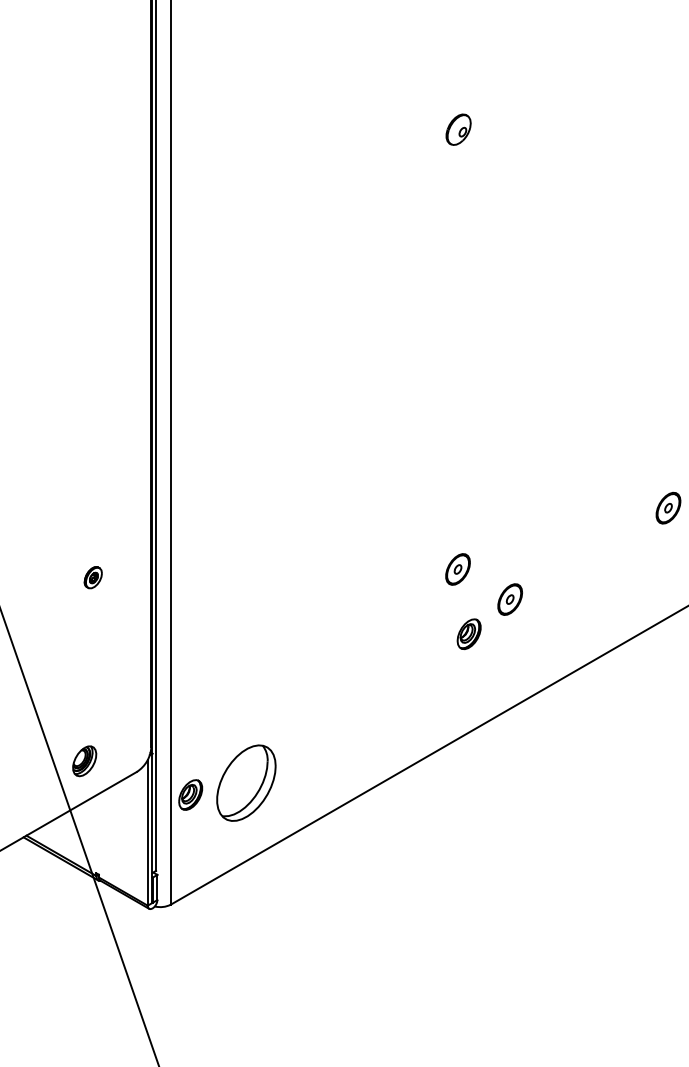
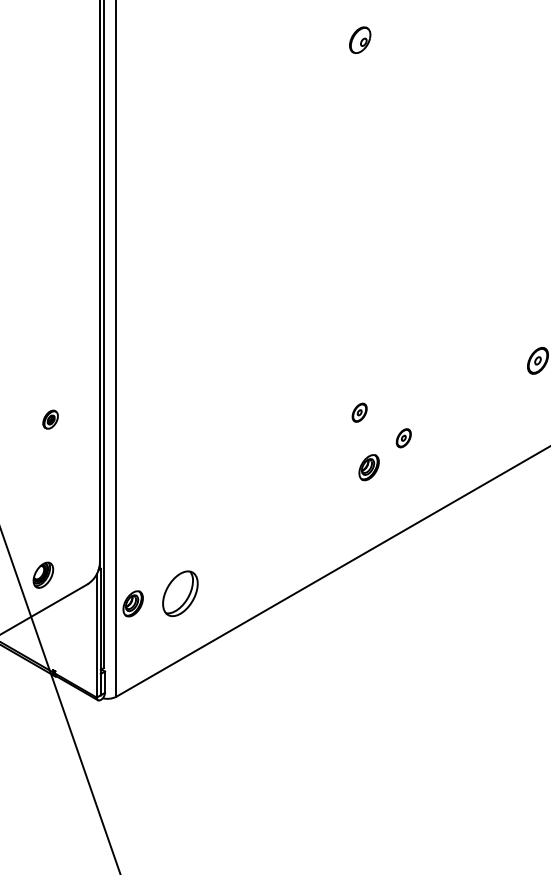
part: (457, 569) -> (359, 412), size x0.7
part: (509, 599) -> (403, 438), size x0.7
part: (246, 782) -> (180, 593), size x0.7

